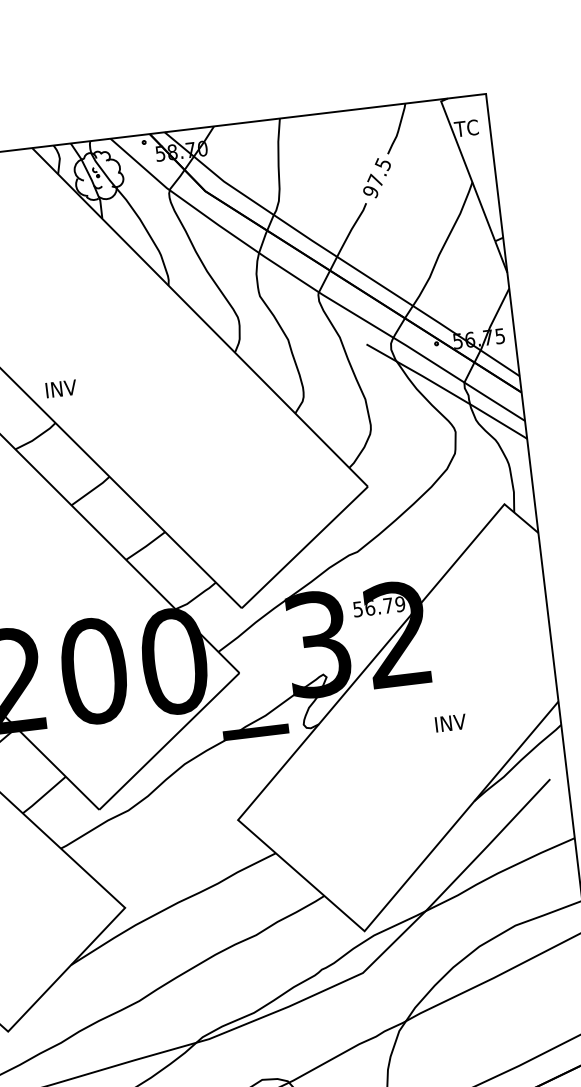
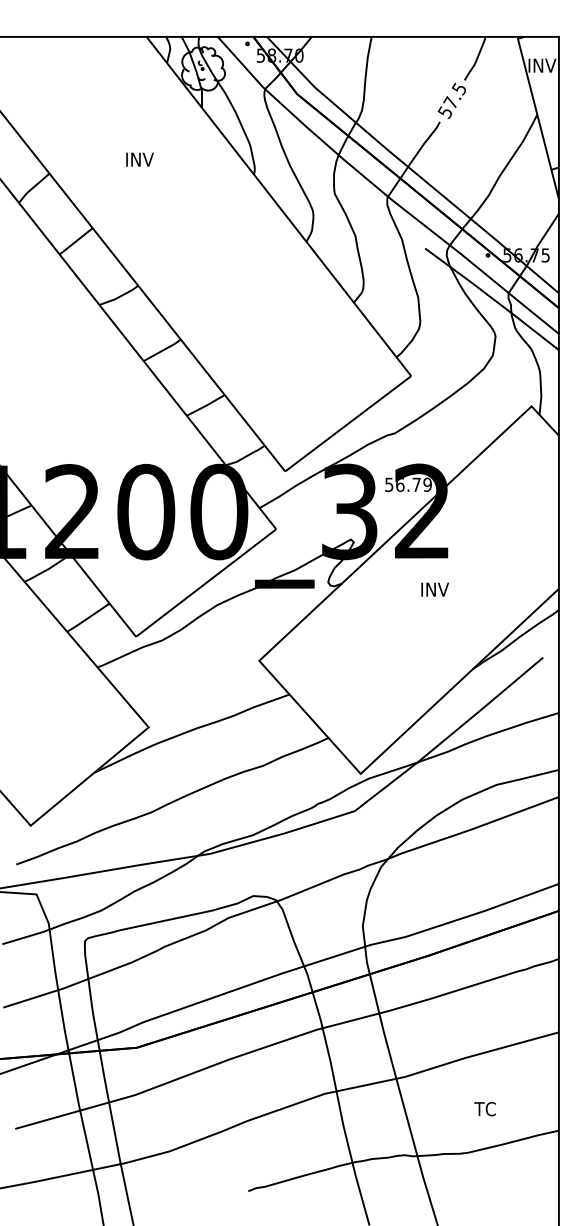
text: (470, 127) -> (541, 65), TC -> INV
text: (370, 192) -> (444, 112), 97.5 -> 57.5
text: (60, 388) -> (139, 159), moved
text: (450, 723) -> (434, 589), moved

